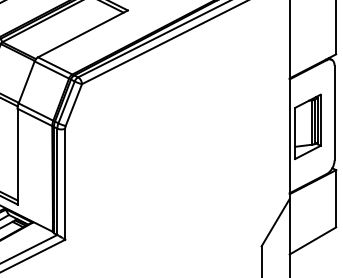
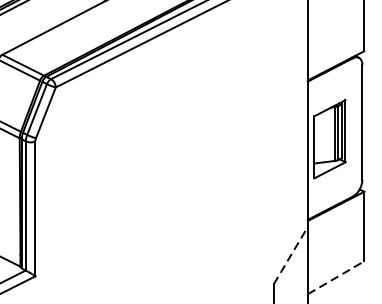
line: (275, 222) -> (290, 255), solid -> dashed
line: (312, 240) -> (335, 277), solid -> dashed

